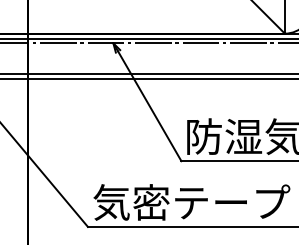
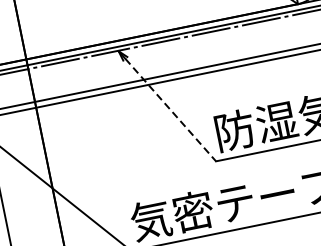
line: (150, 106) -> (171, 110), solid -> dashed

